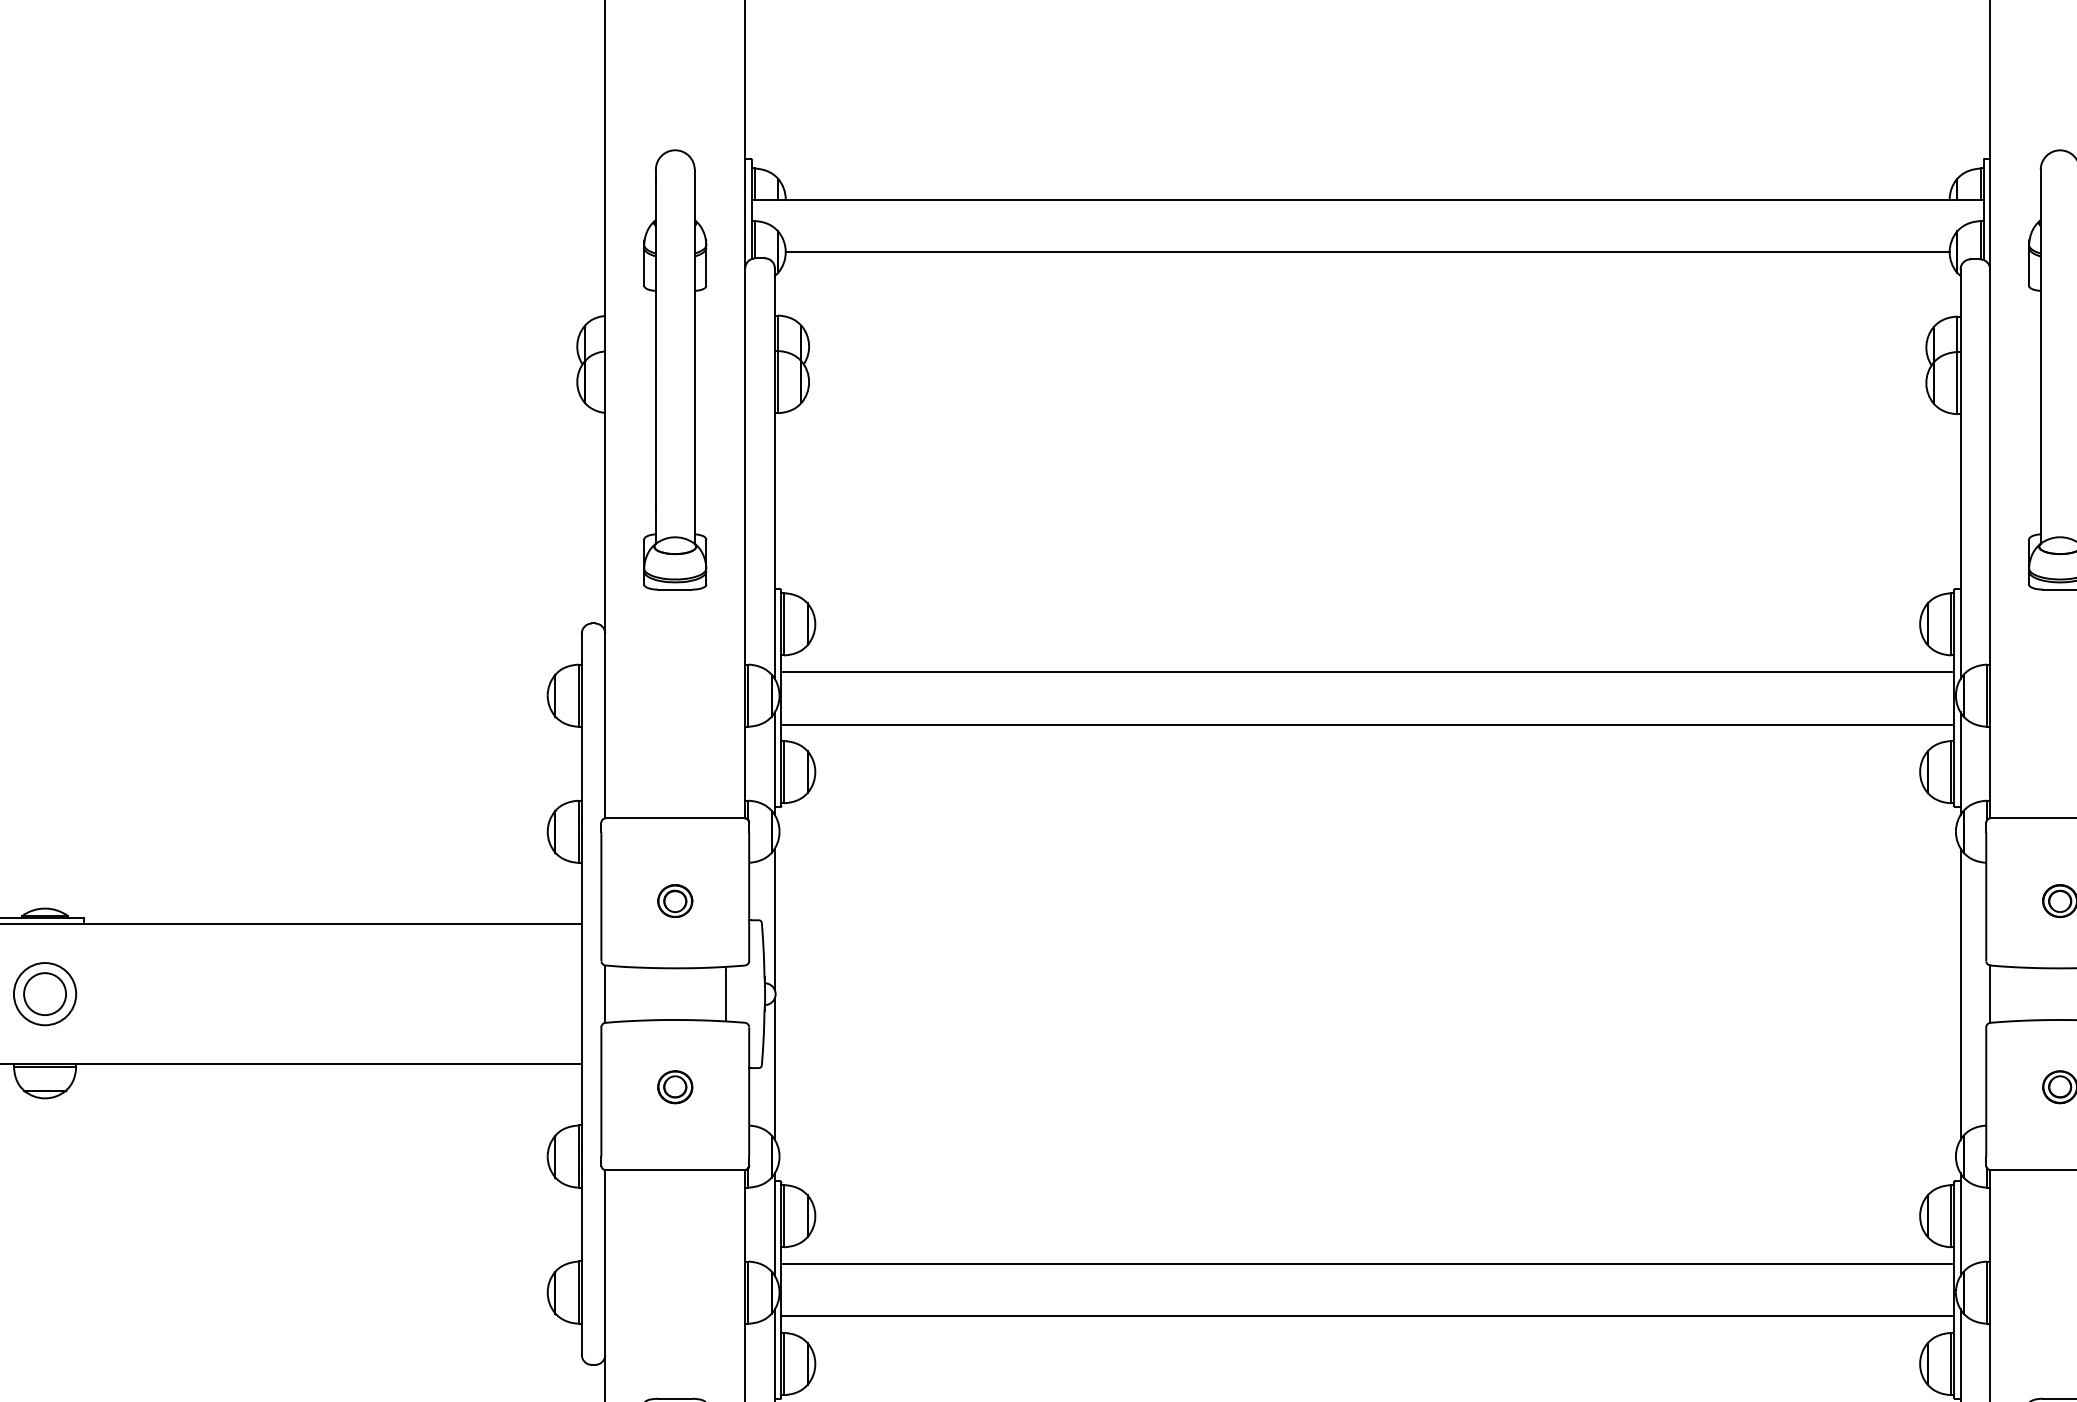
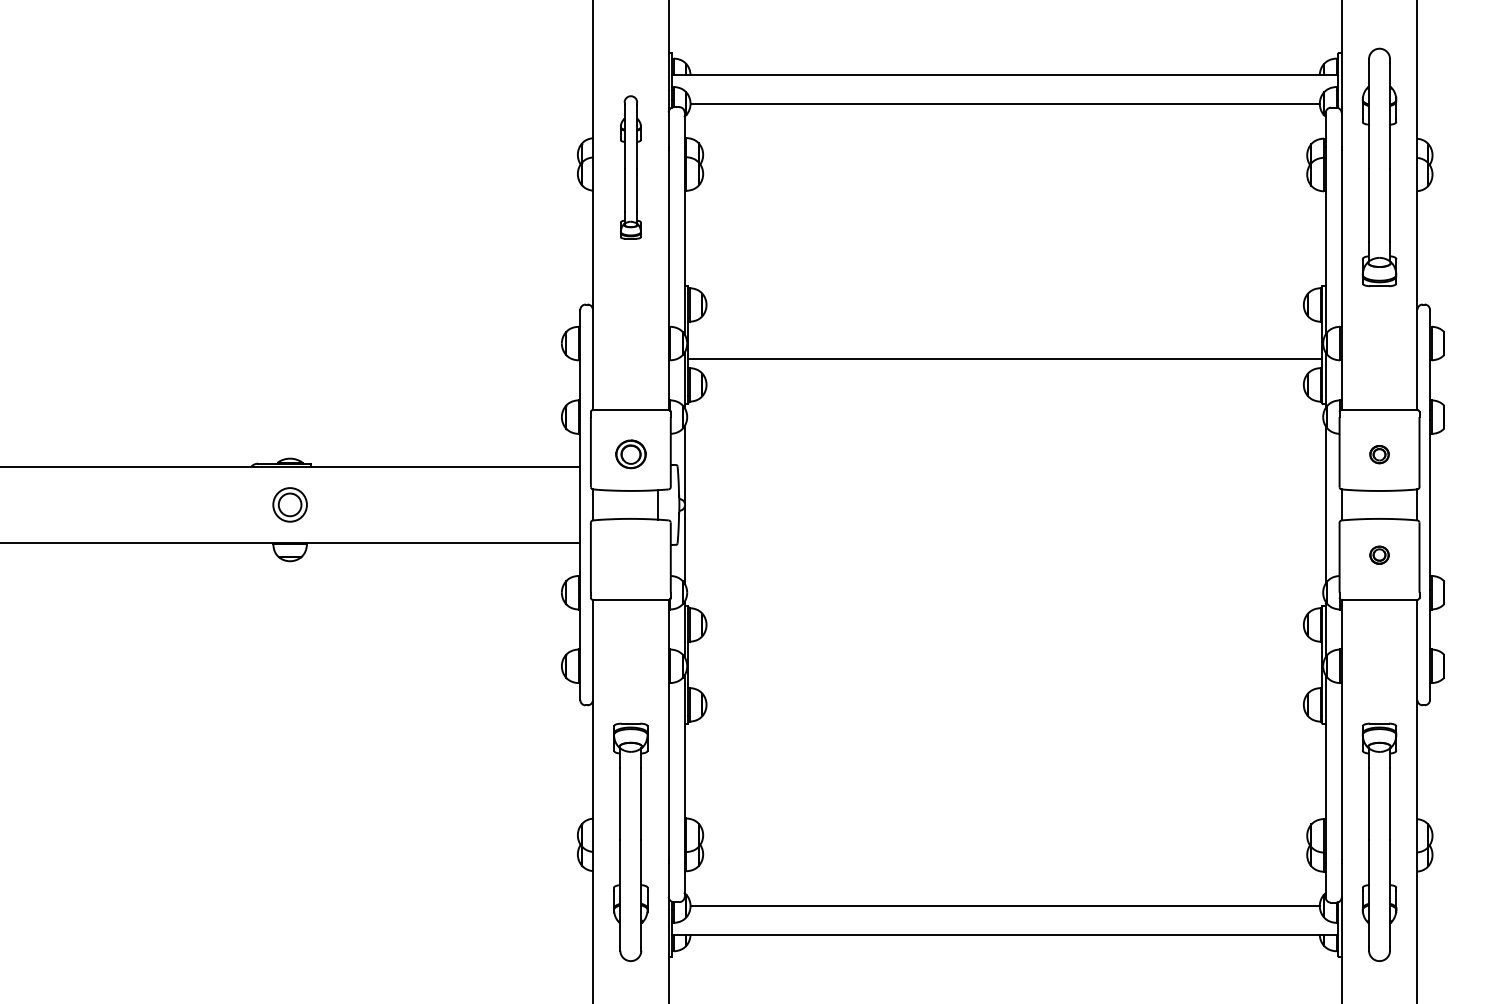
part: (674, 370) -> (630, 167), size x0.6
line: (1368, 671) -> (1005, 330), removed
part: (674, 900) -> (630, 454), size x1.6
part: (674, 1085) -> (630, 554), removed
line: (1368, 1263) -> (1005, 650), removed
line: (1368, 1317) -> (1005, 679), removed

